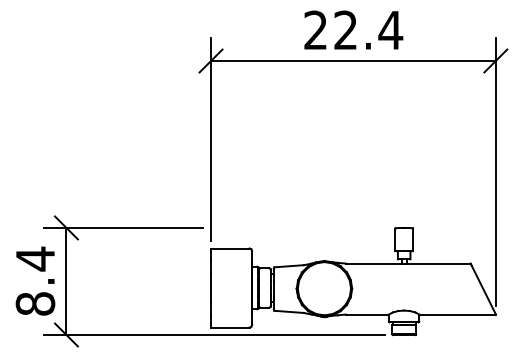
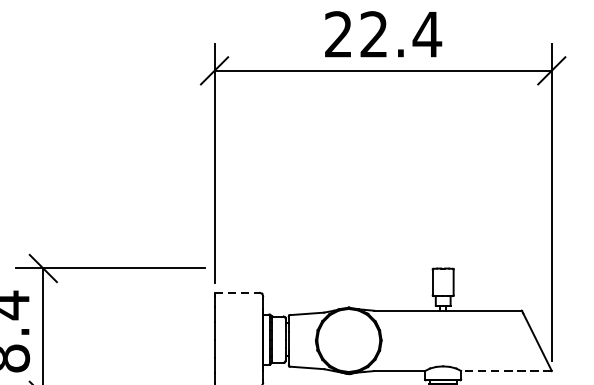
line: (230, 248) -> (237, 292), solid -> dashed
line: (457, 314) -> (506, 371), solid -> dashed

